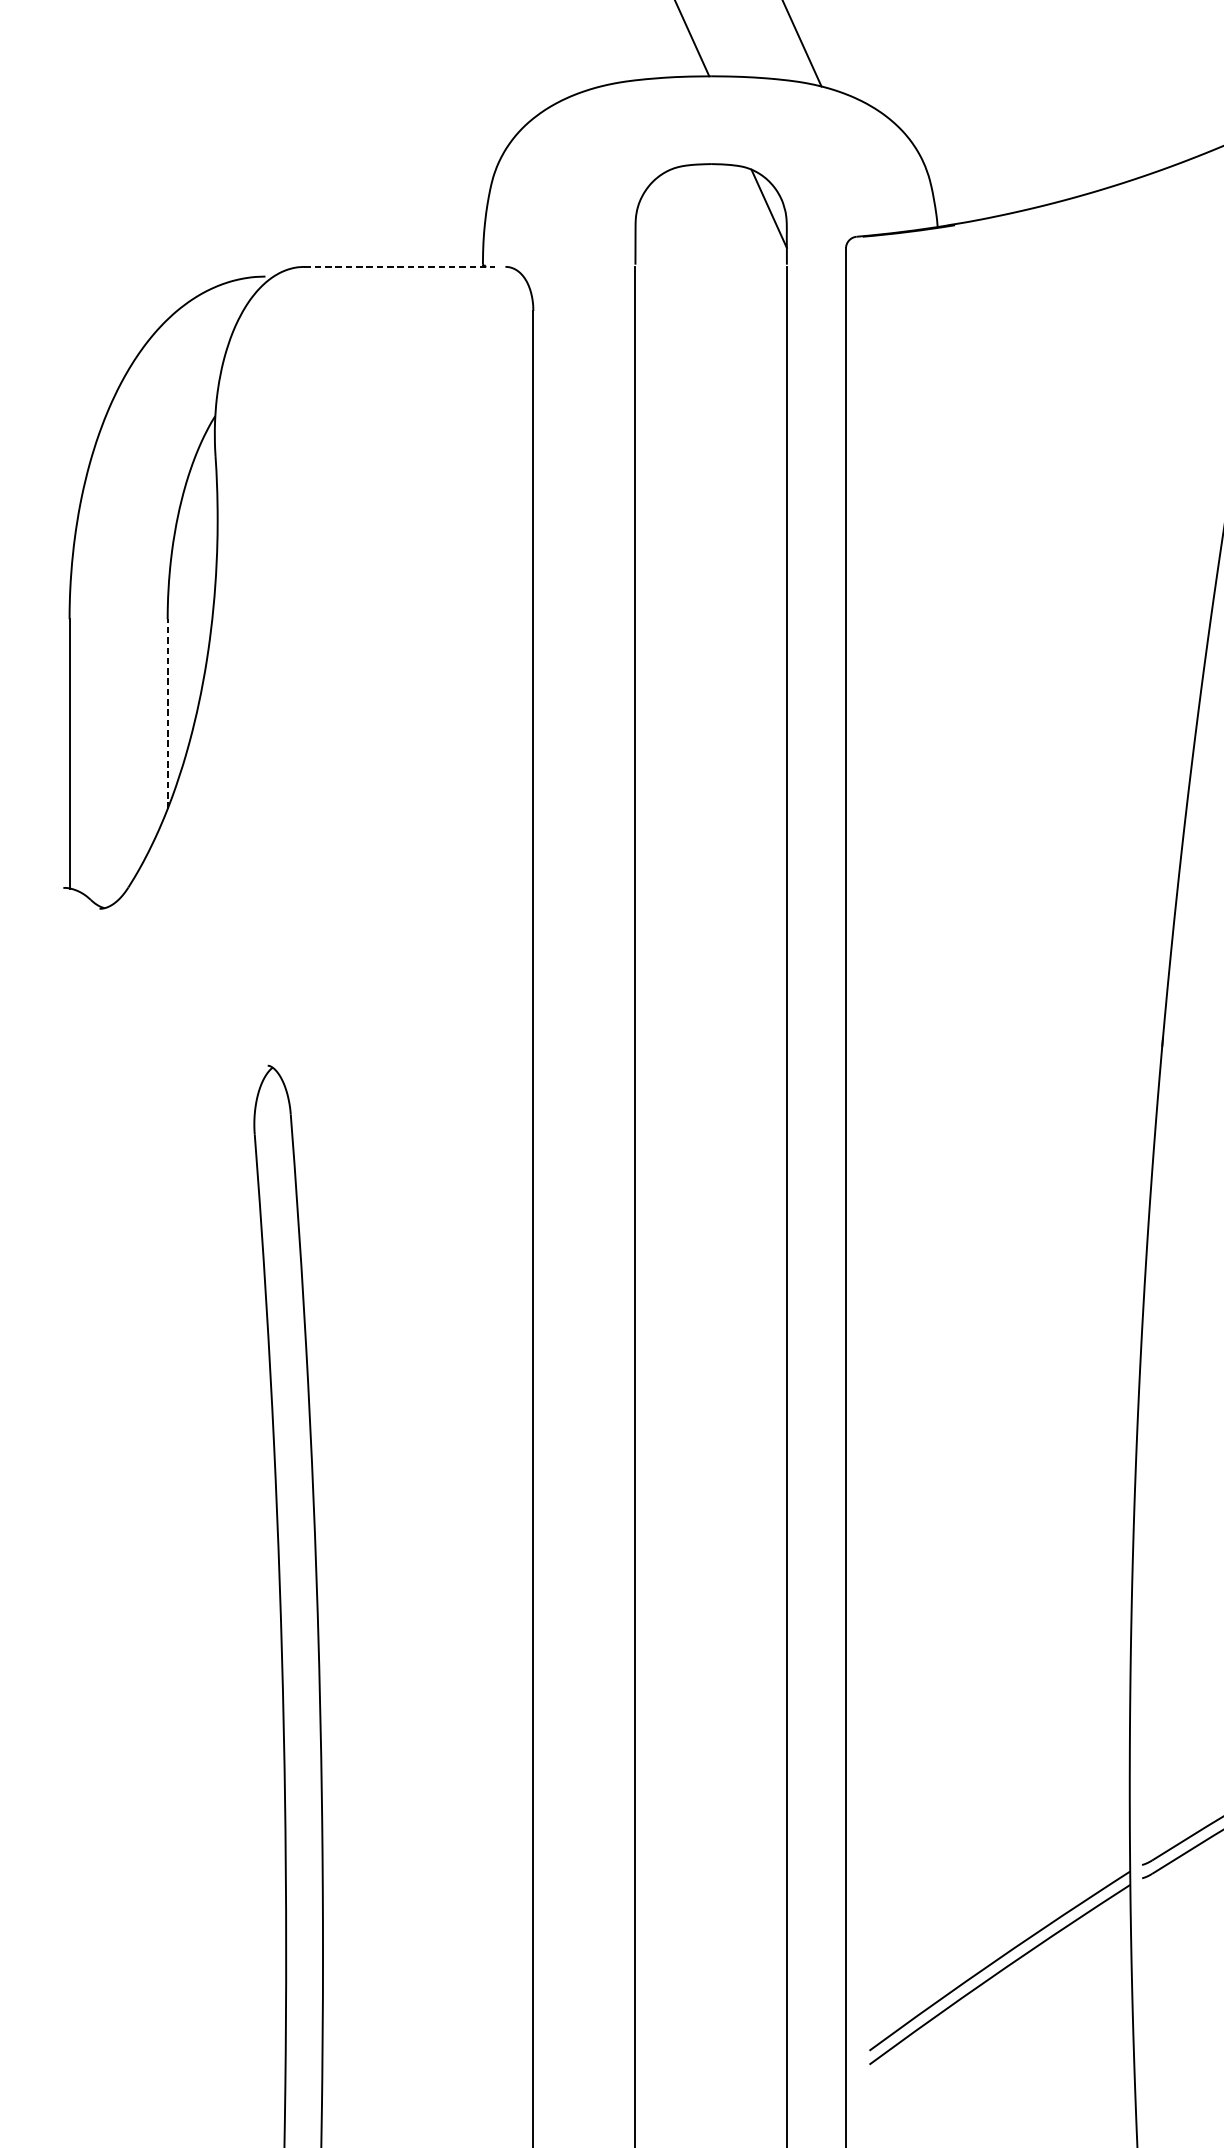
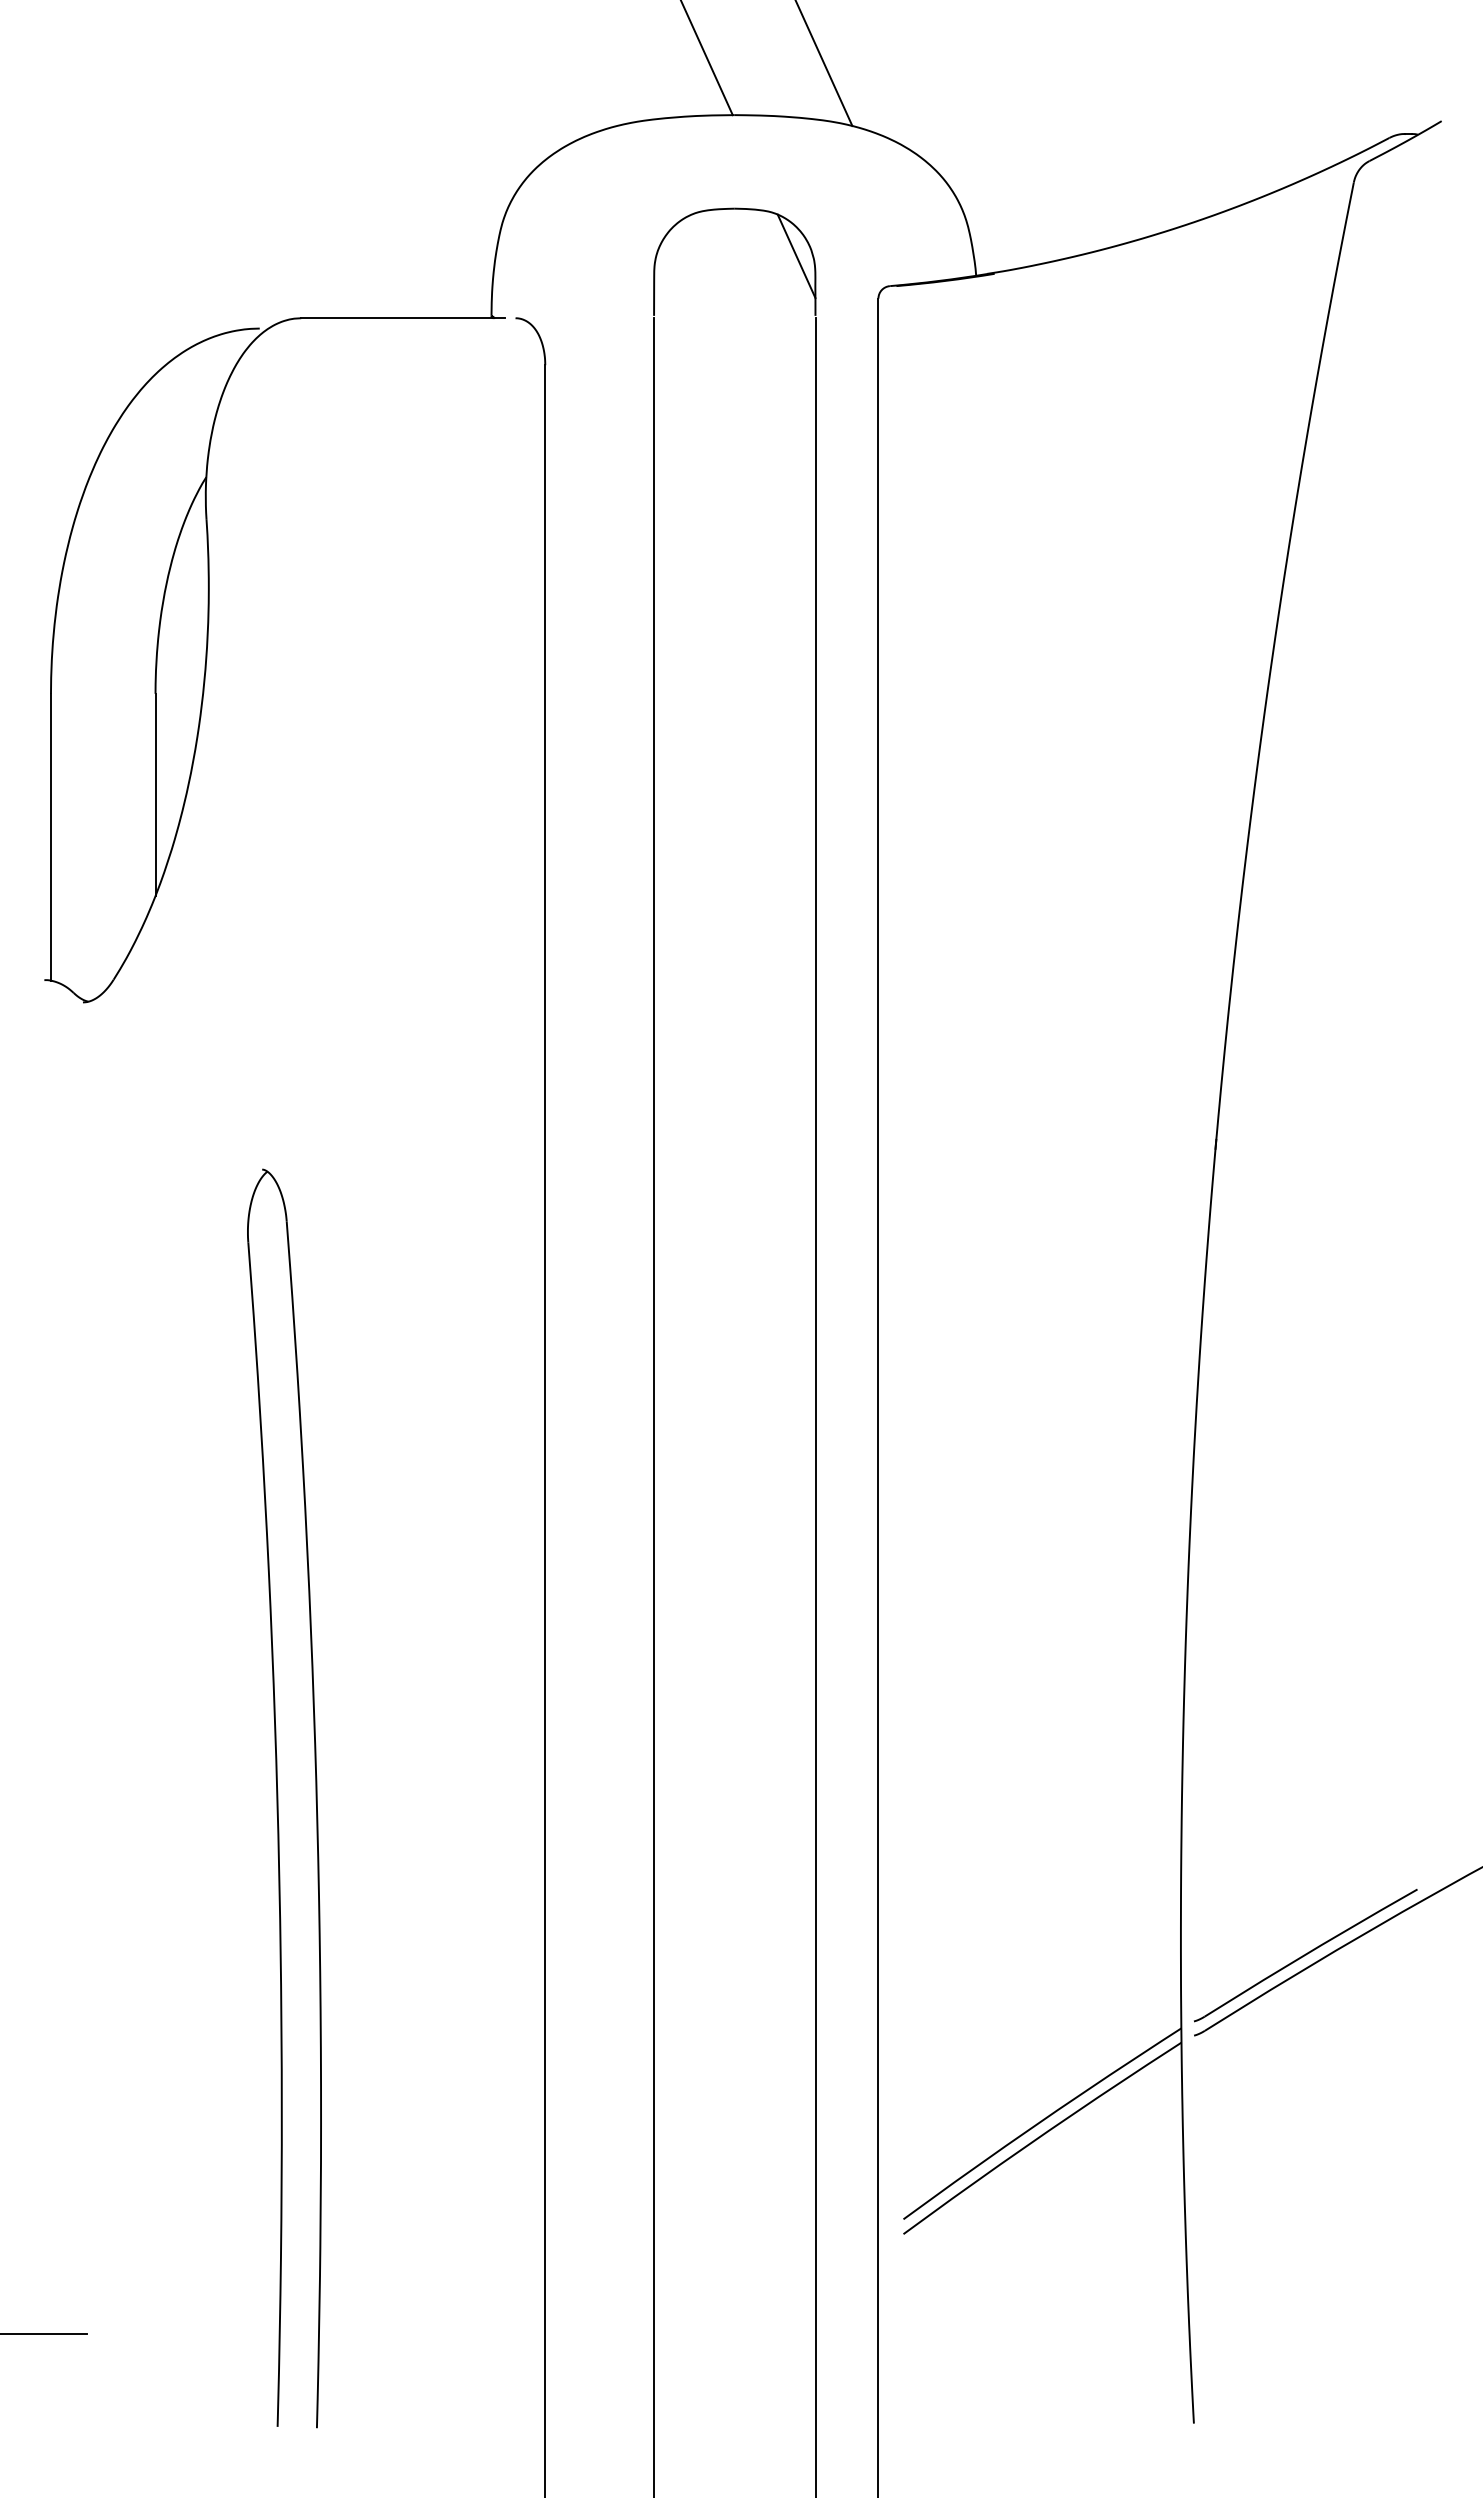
line: (399, 267) -> (402, 318), dashed -> solid
line: (167, 713) -> (155, 794), dashed -> solid

